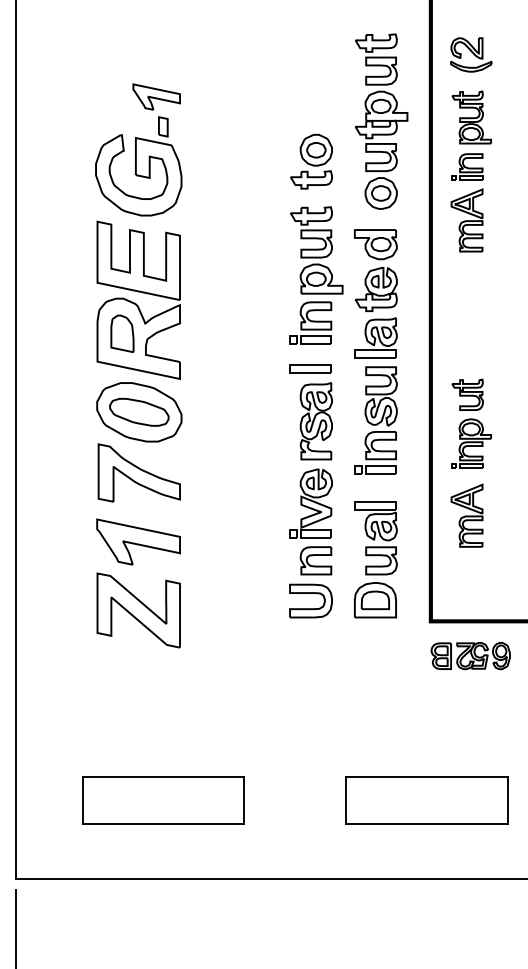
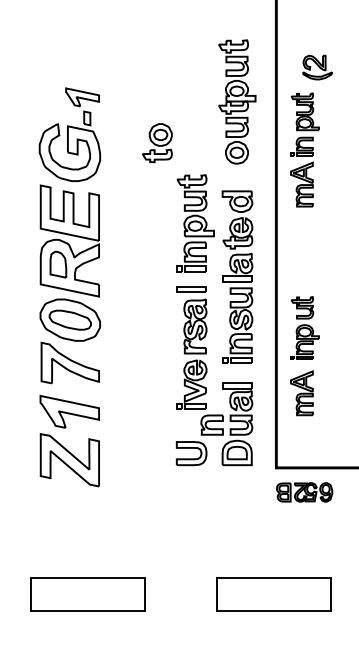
part: (471, 54) -> (317, 67), moved
part: (381, 121) -> (237, 101), moved
part: (311, 161) -> (157, 142), moved
part: (315, 560) -> (211, 424), moved

